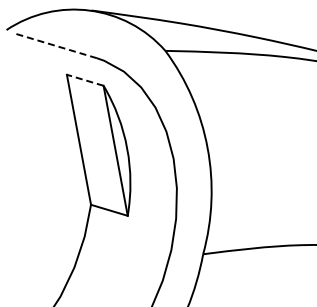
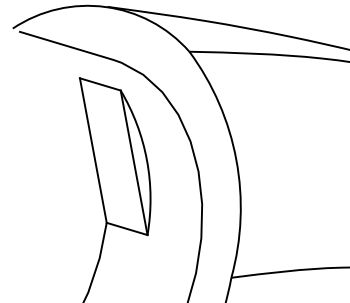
line: (54, 45) -> (66, 45), dashed -> solid
line: (84, 80) -> (99, 84), dashed -> solid

